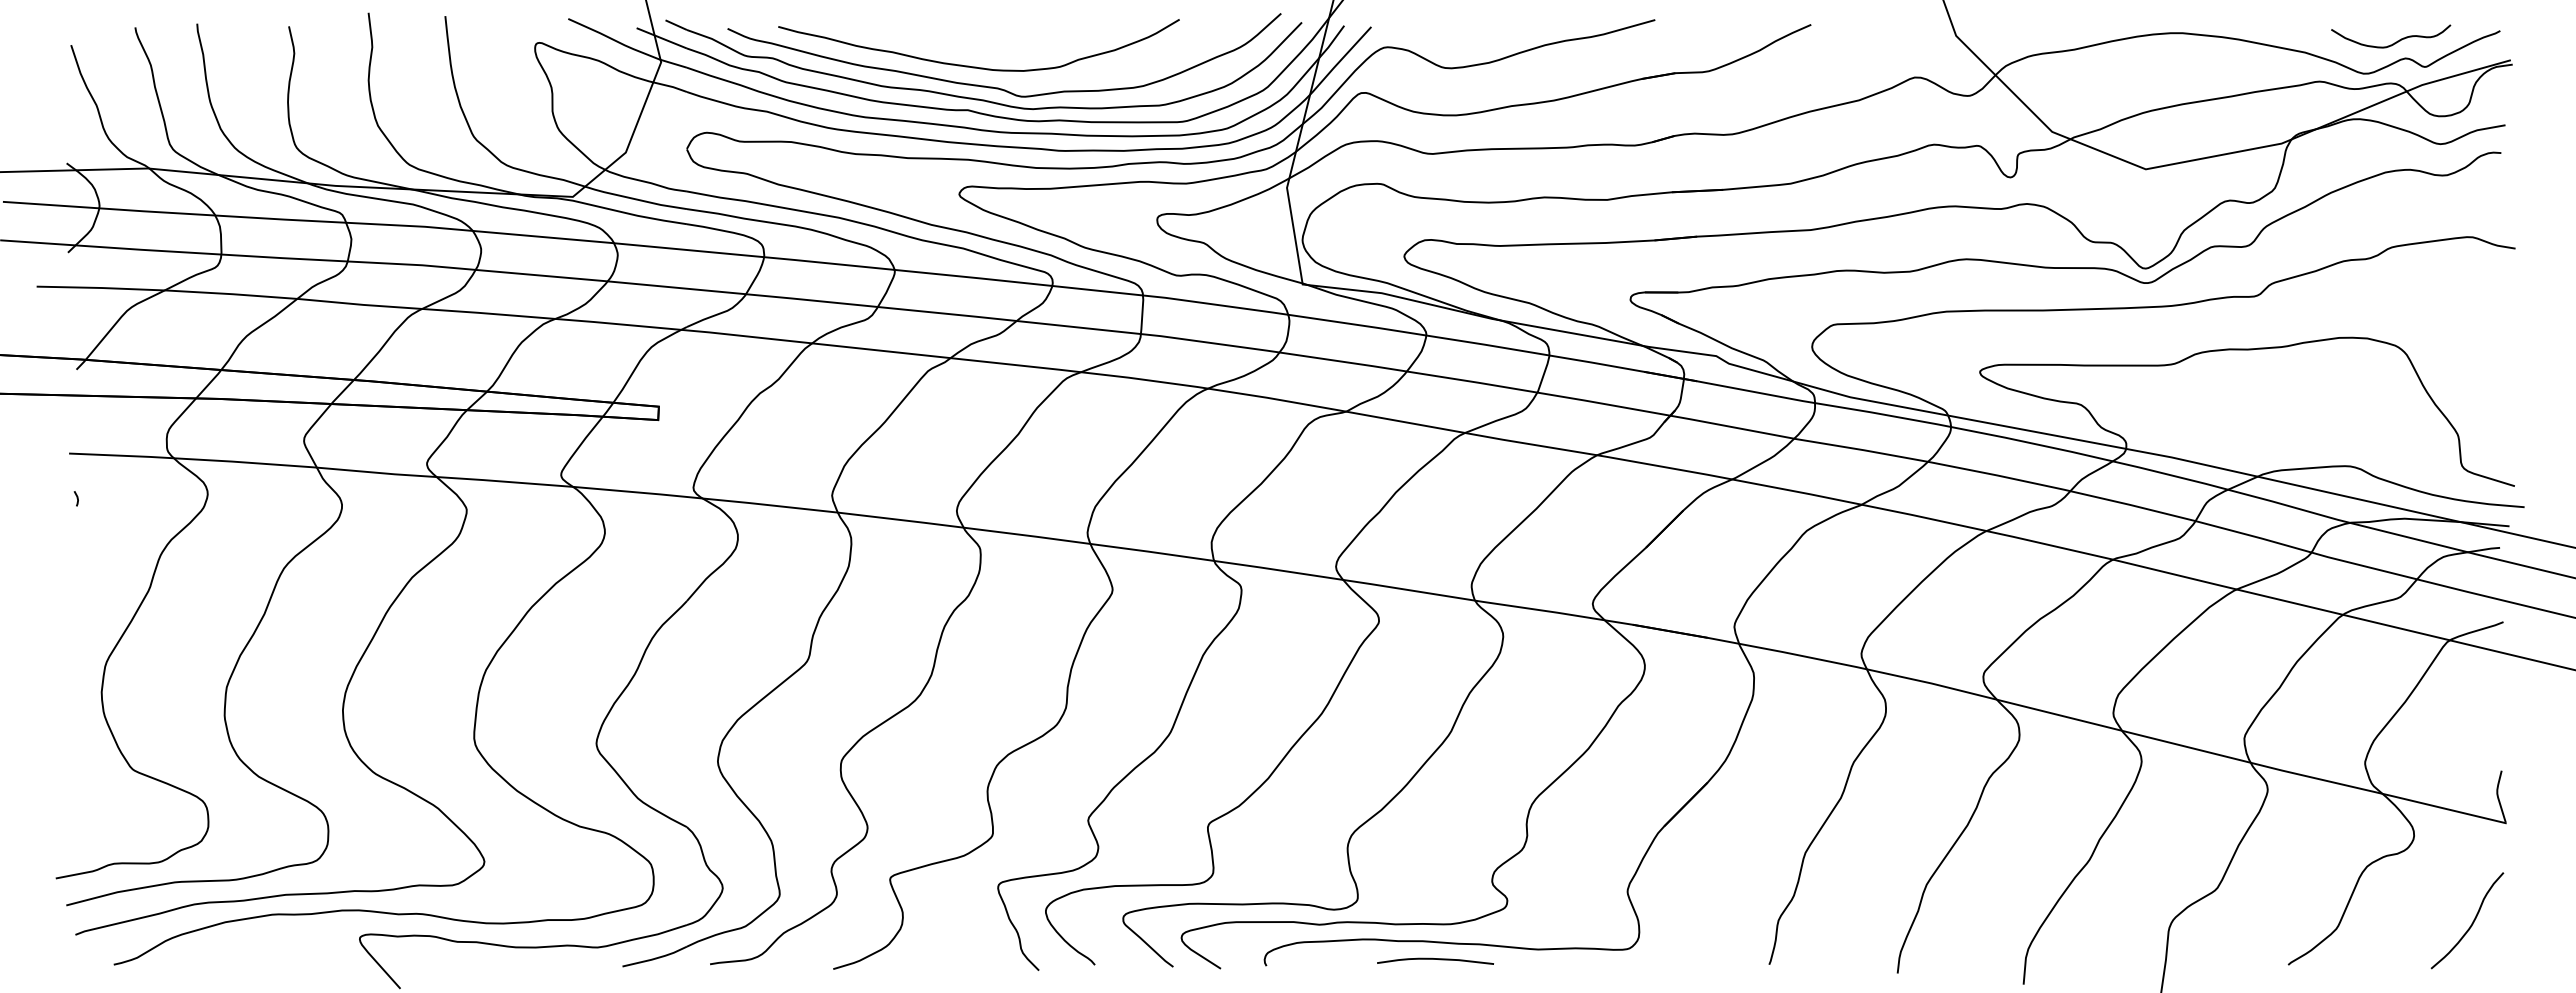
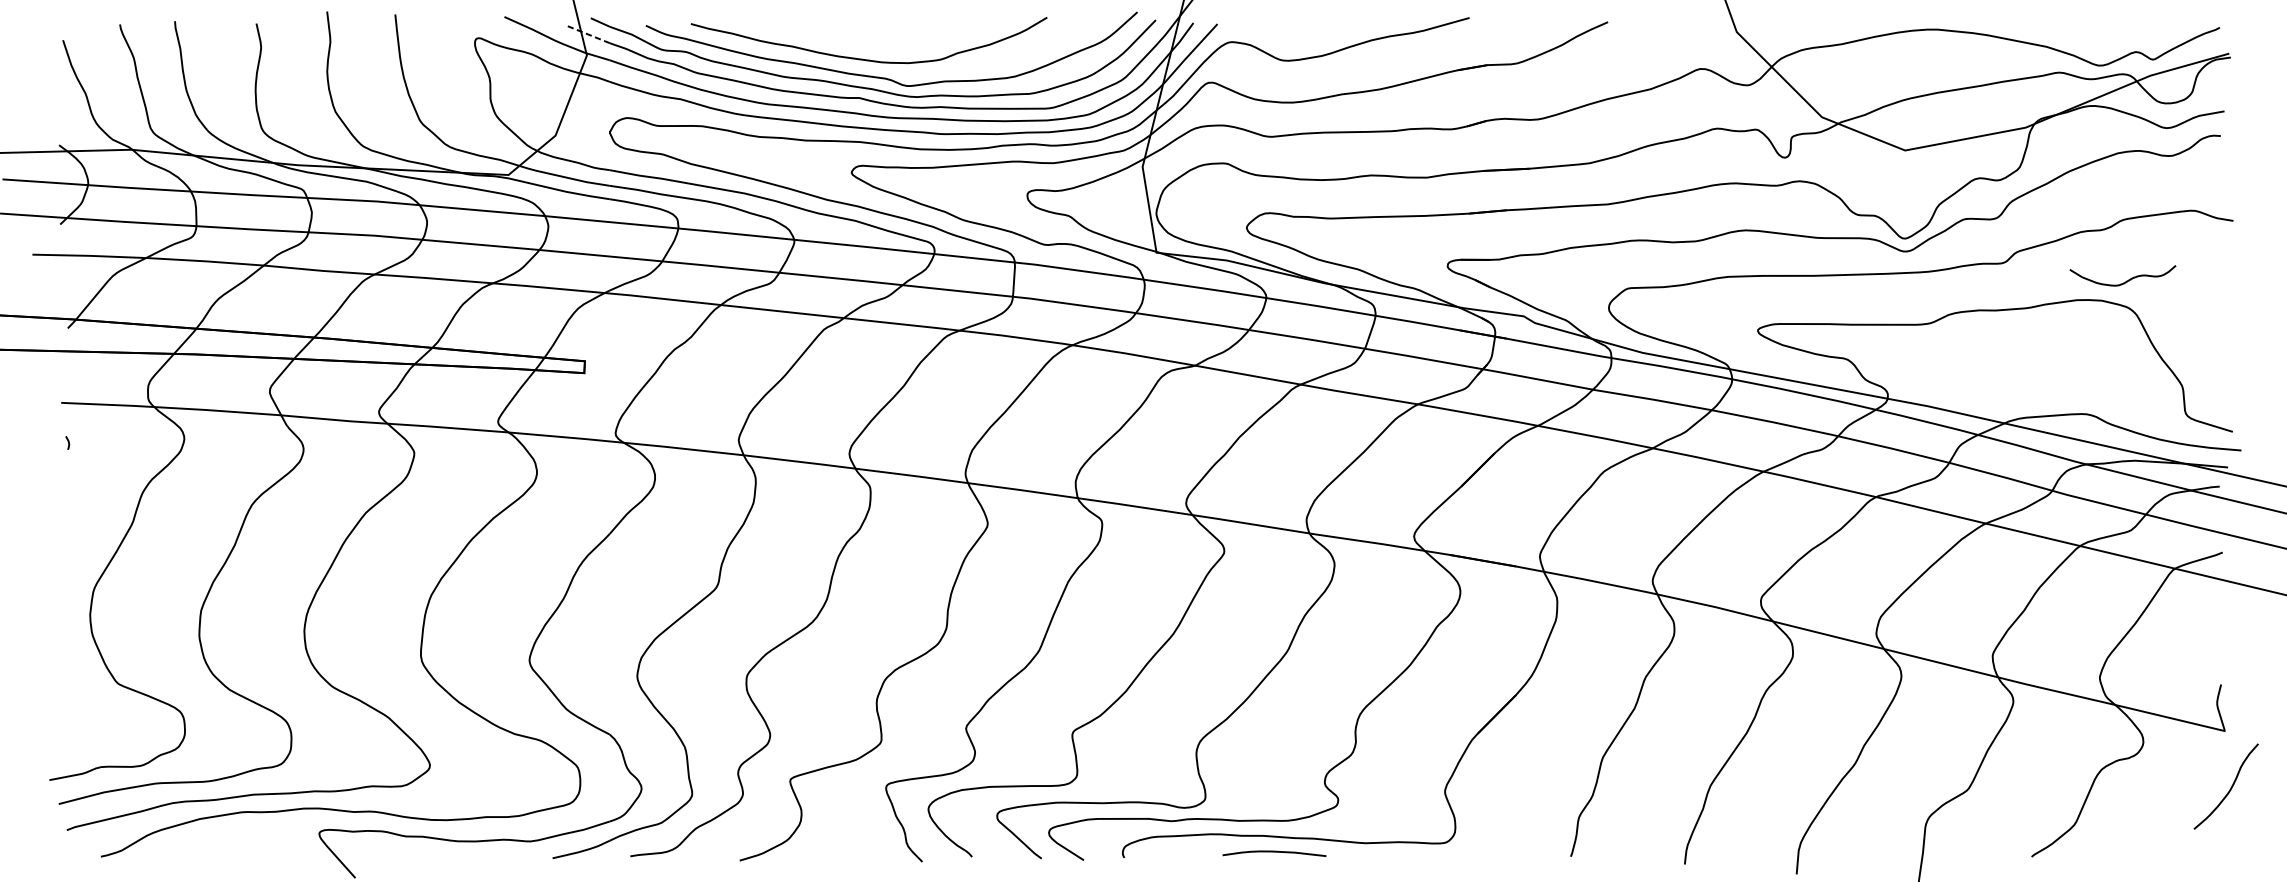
line: (661, 38) -> (587, 34), solid -> dashed
curve: (2394, 42) -> (2125, 281), moved
curve: (2471, 923) -> (2229, 789), moved

